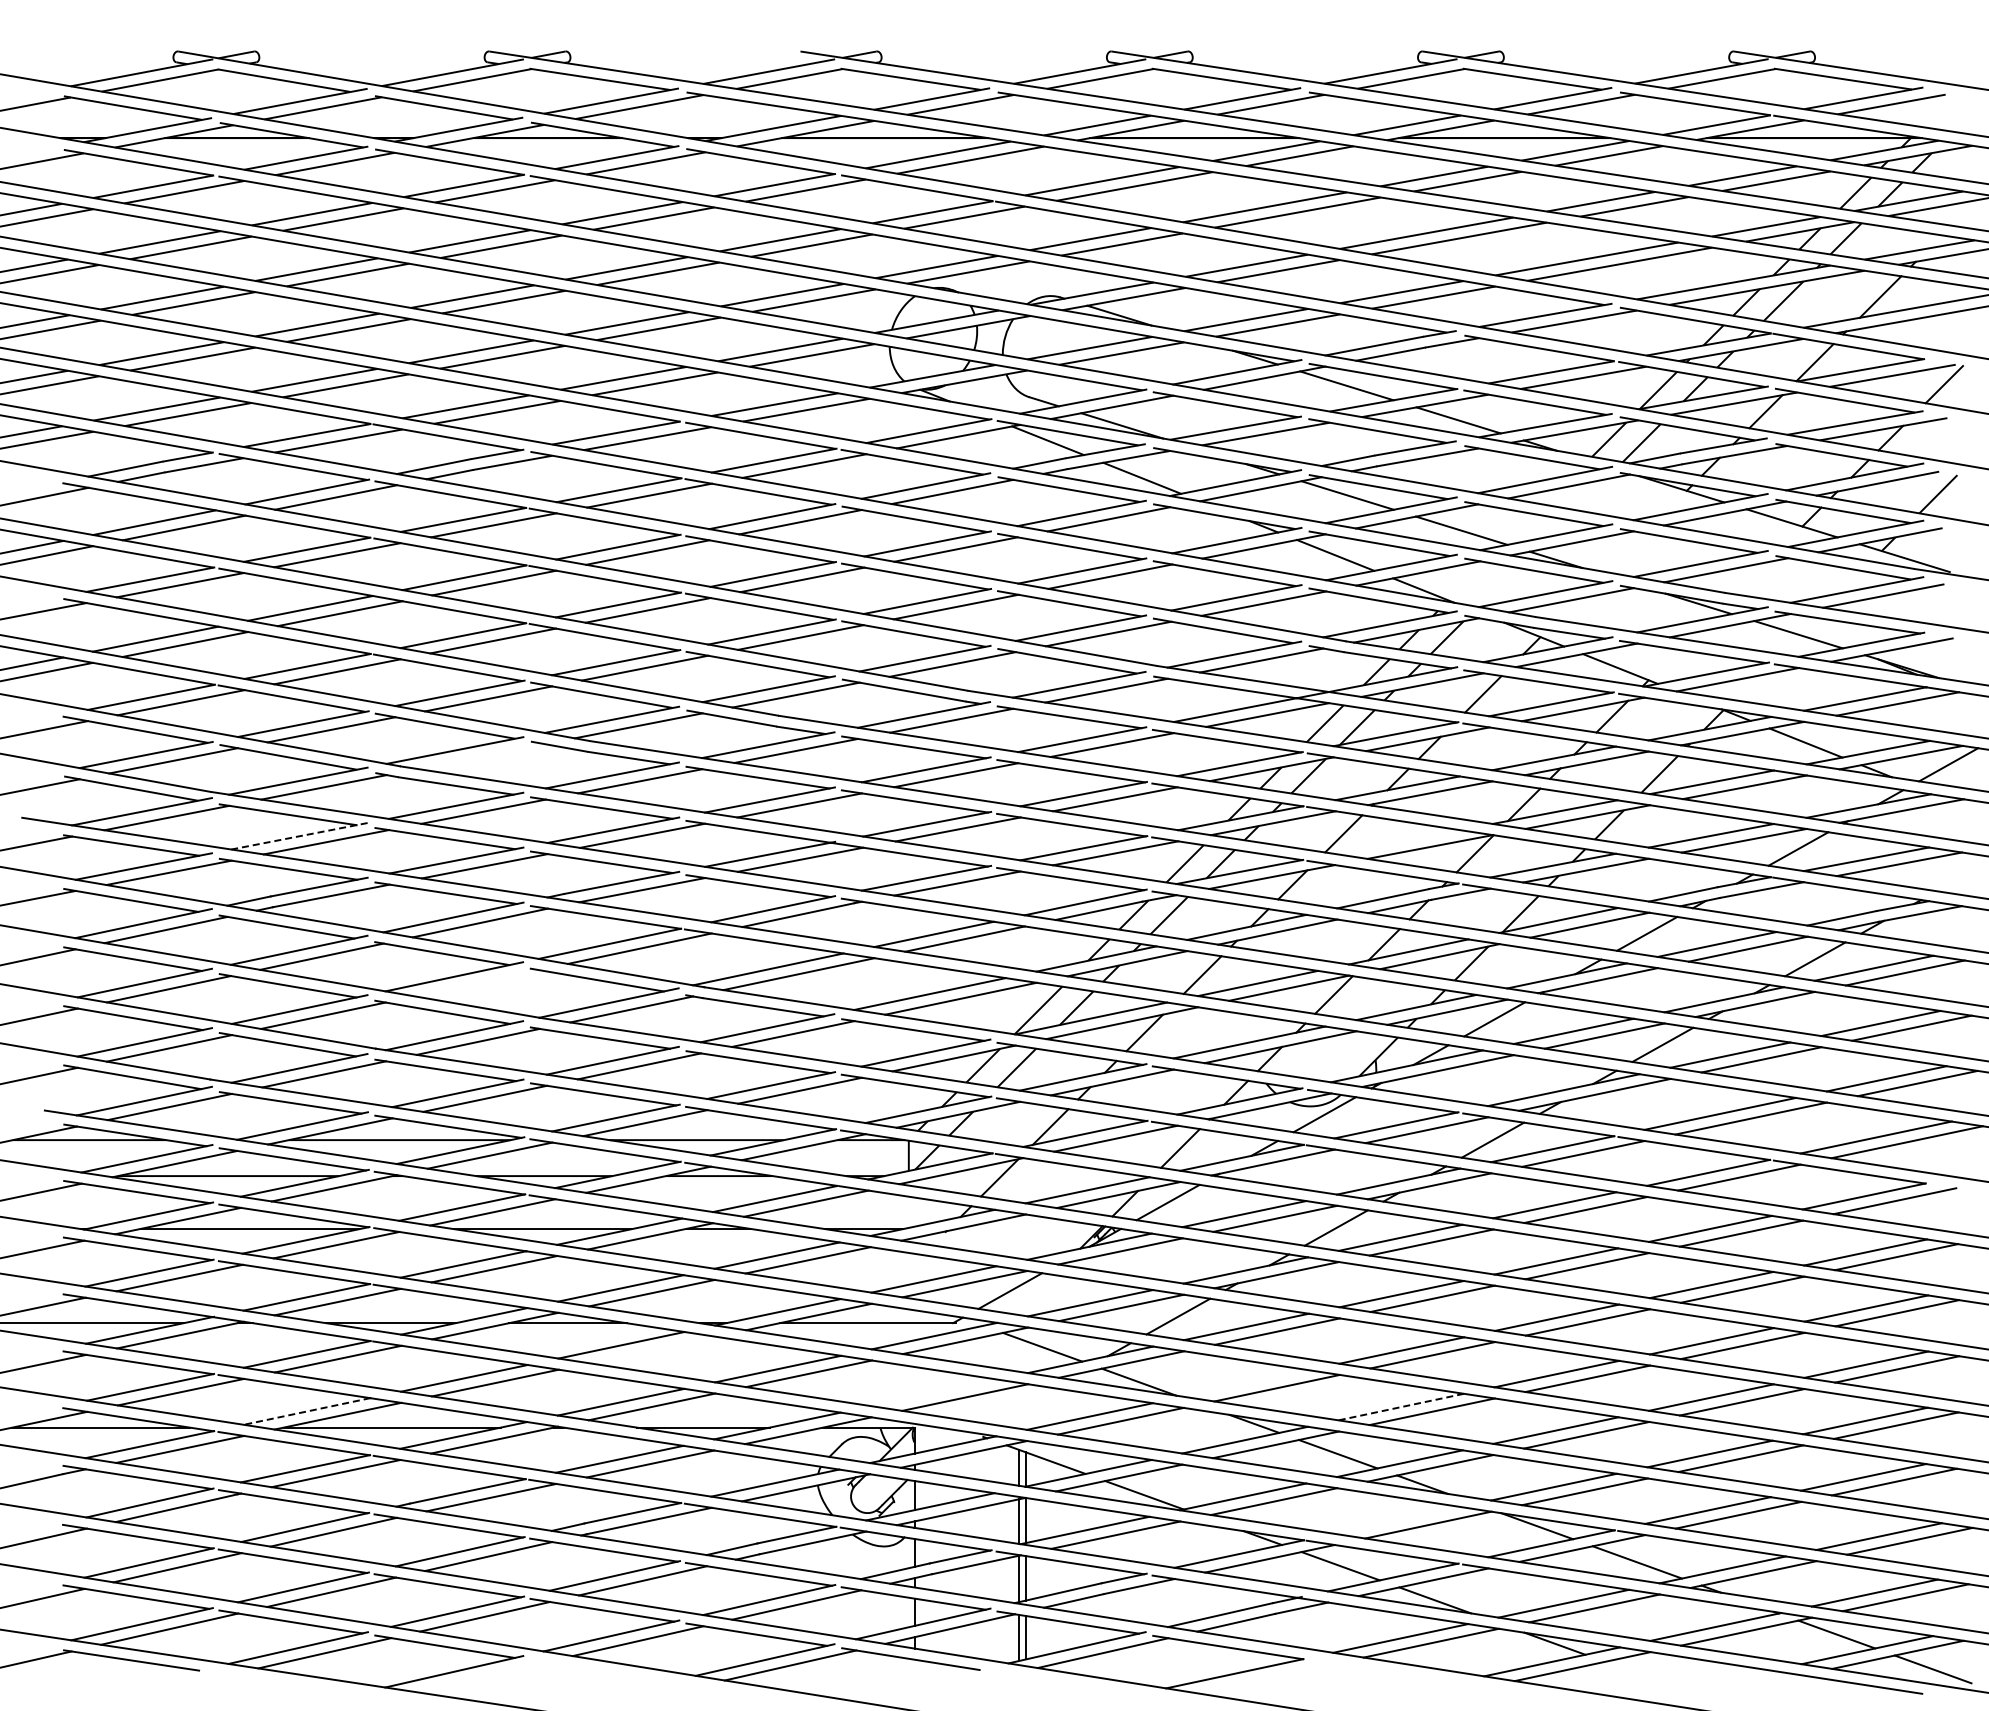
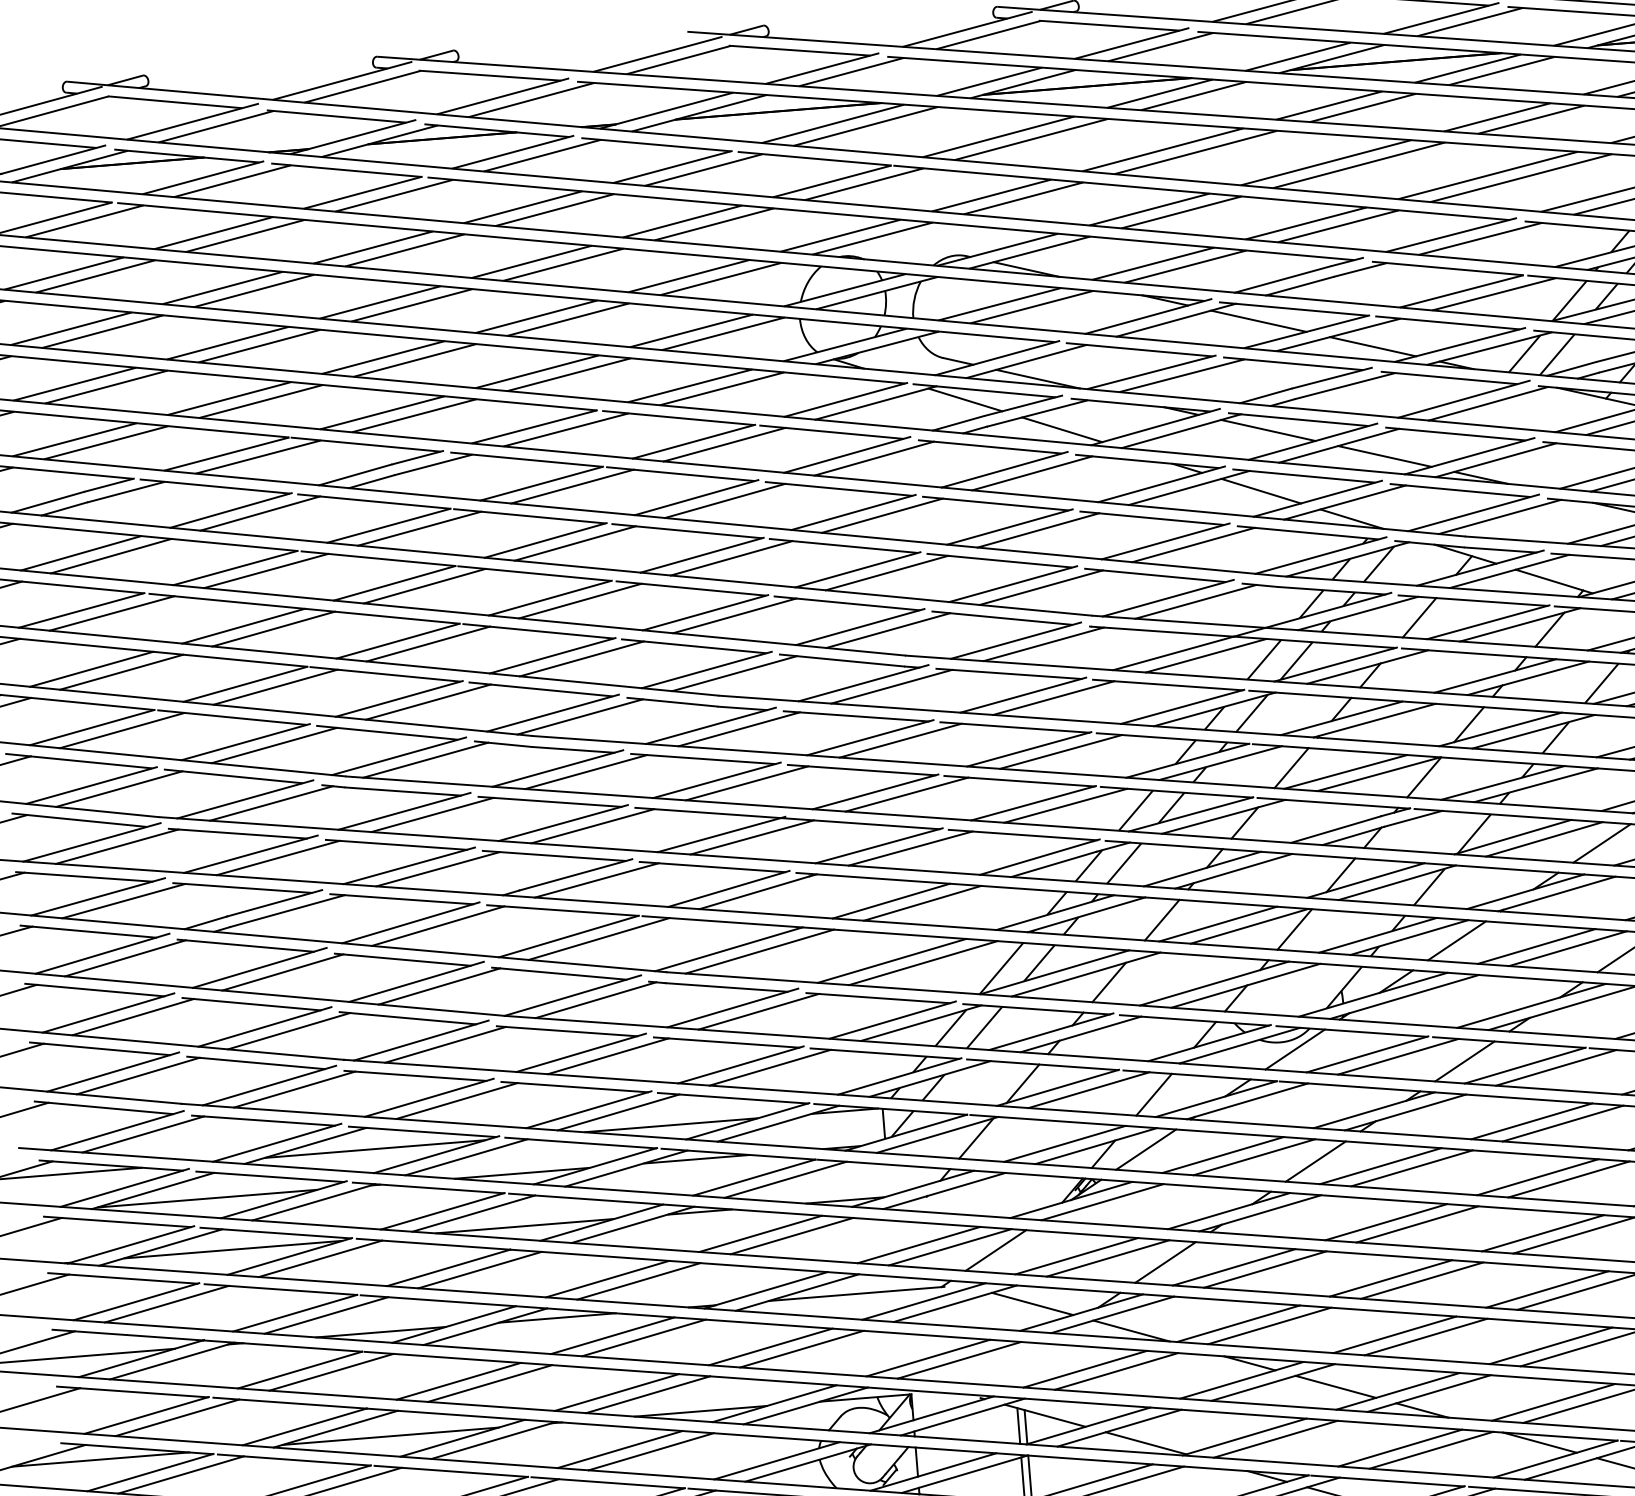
line: (481, 756) -> (425, 760), added
line: (298, 836) -> (249, 854), dashed -> solid
line: (1397, 841) -> (1345, 771), added
line: (476, 983) -> (439, 986), added
line: (652, 1349) -> (643, 1337), added
line: (1245, 1383) -> (1237, 1323), added
line: (934, 1392) -> (928, 1357), added
line: (1400, 1407) -> (1394, 1335), dashed -> solid
line: (307, 1411) -> (305, 1426), dashed -> solid
line: (1397, 1520) -> (1400, 1448), added

